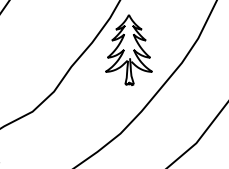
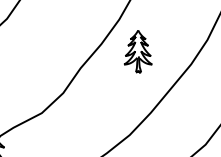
part: (128, 49) -> (137, 50), size x0.6

